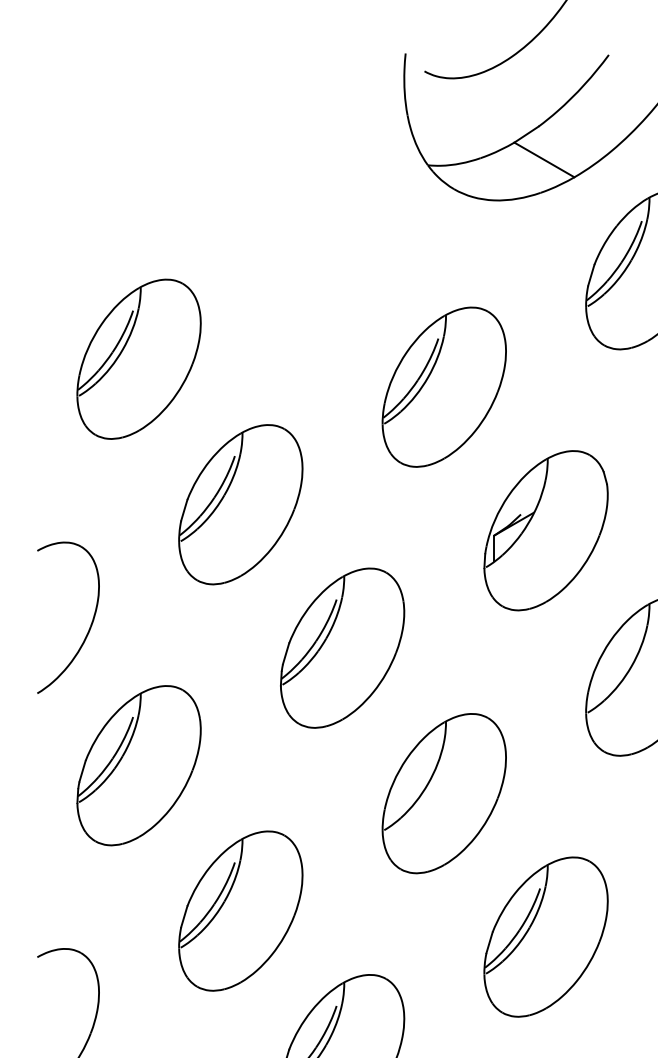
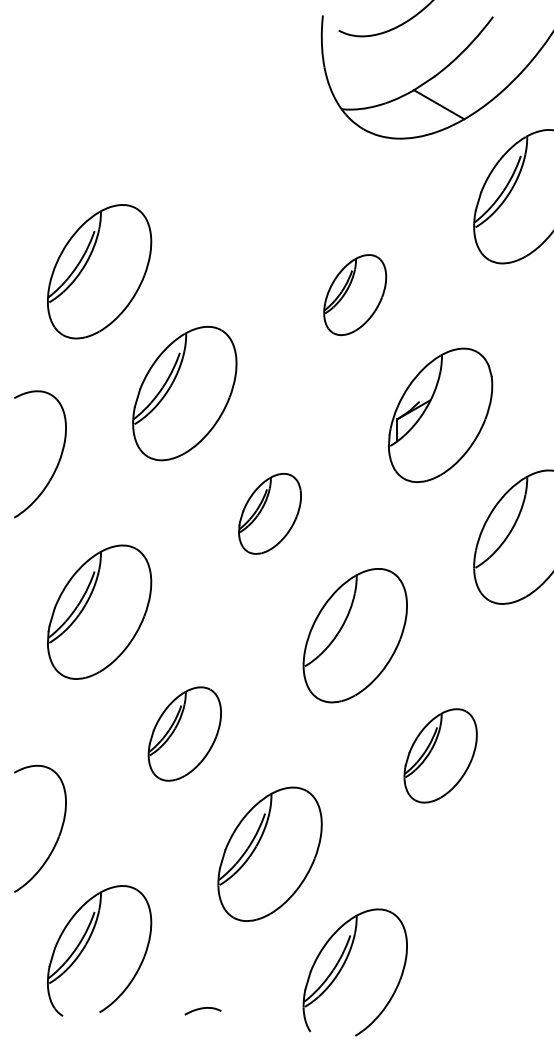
part: (443, 386) -> (354, 294), size x0.6
part: (90, 625) -> (58, 460), moved
part: (341, 647) -> (269, 513), size x0.6
part: (240, 910) -> (184, 733), size x0.7
part: (545, 936) -> (440, 755), size x0.7

